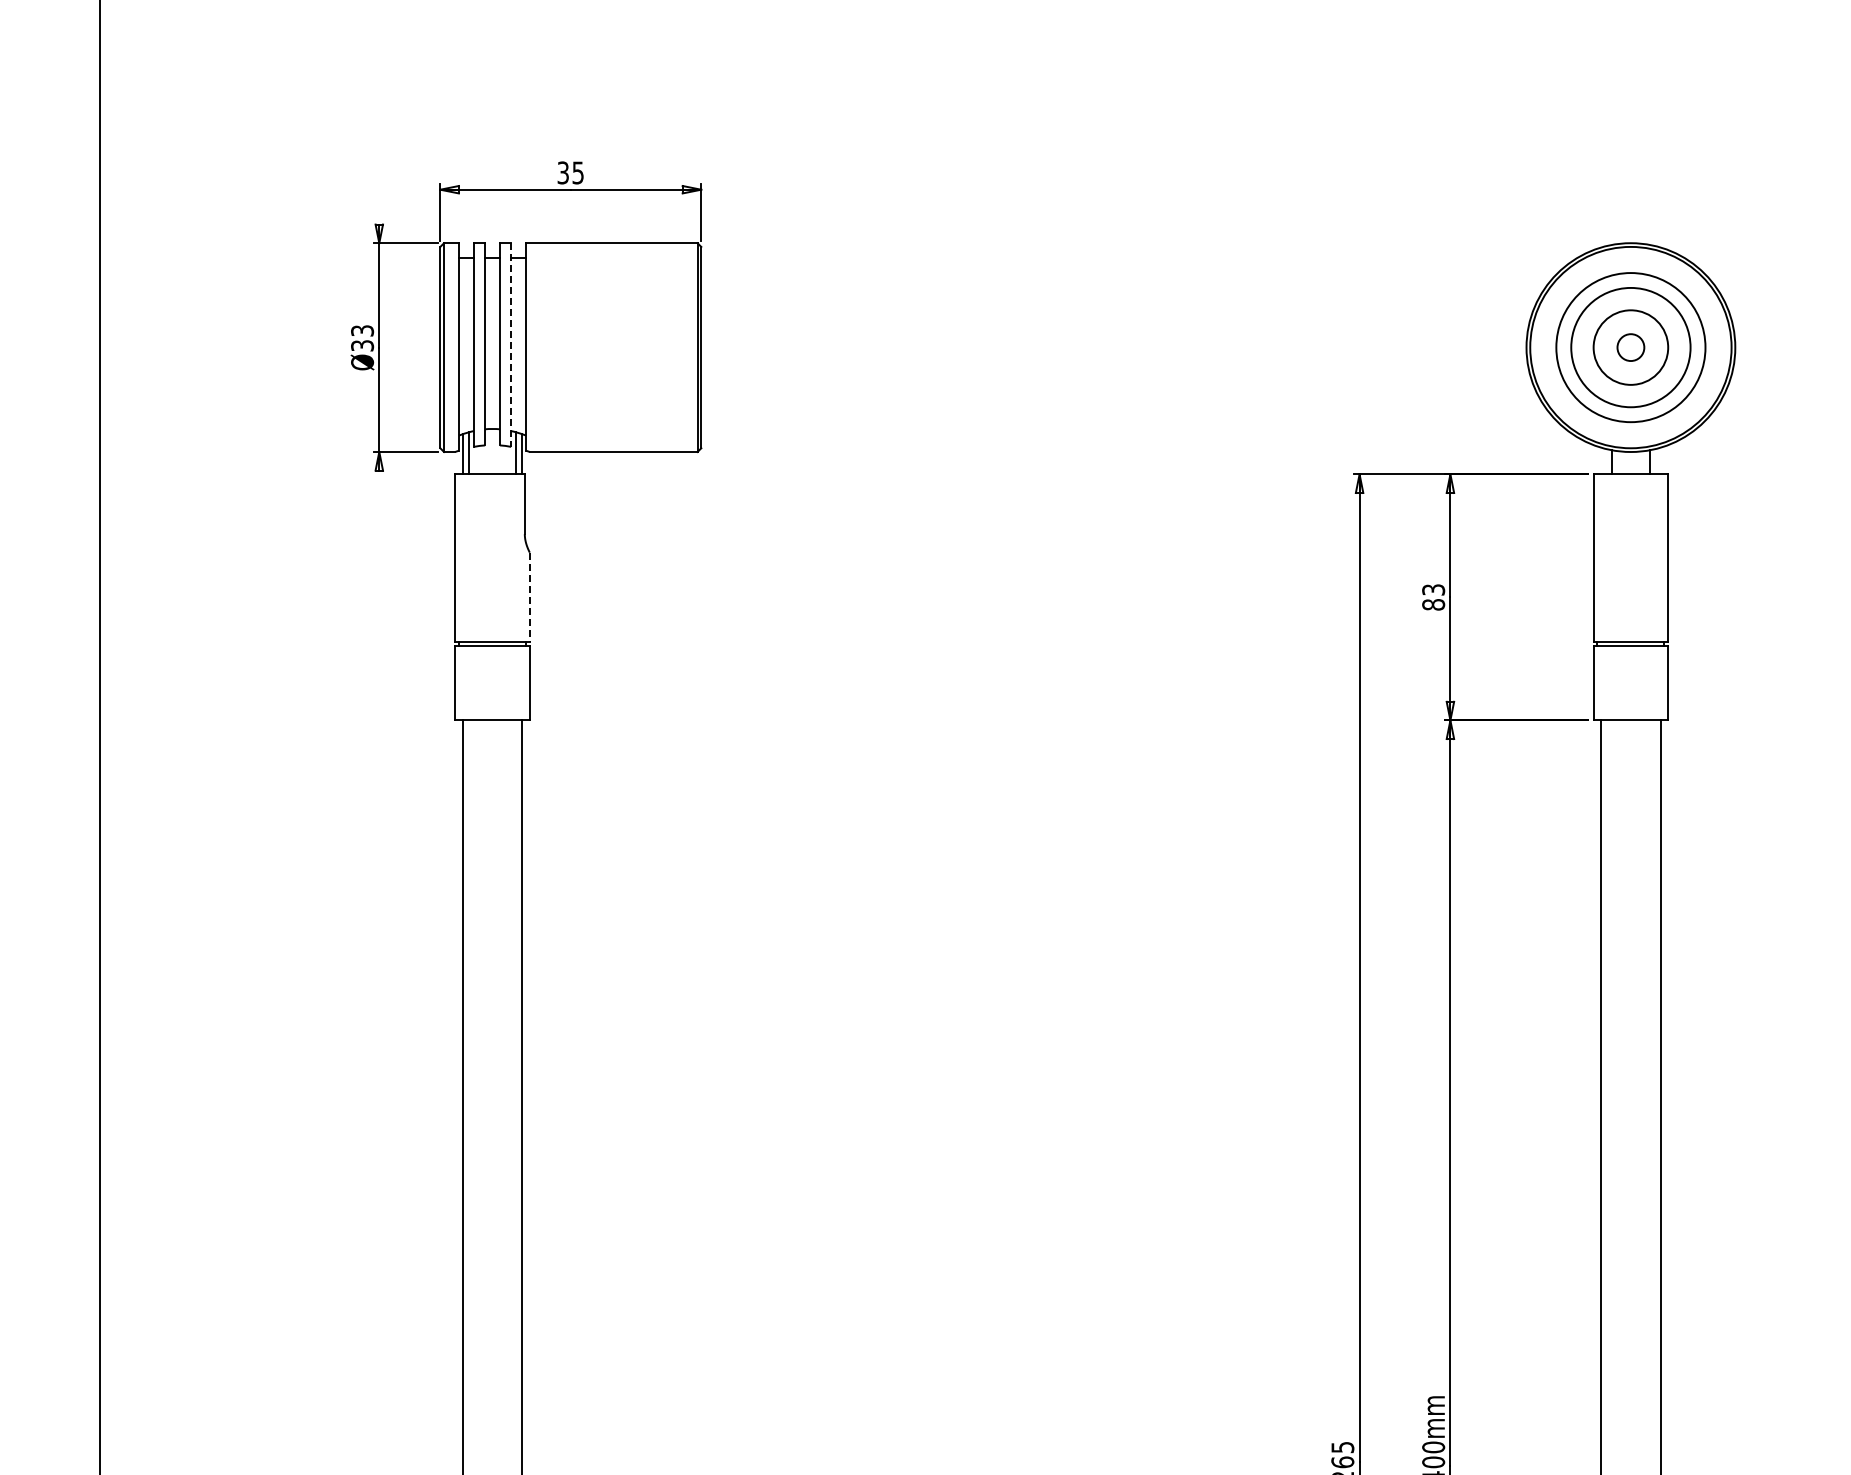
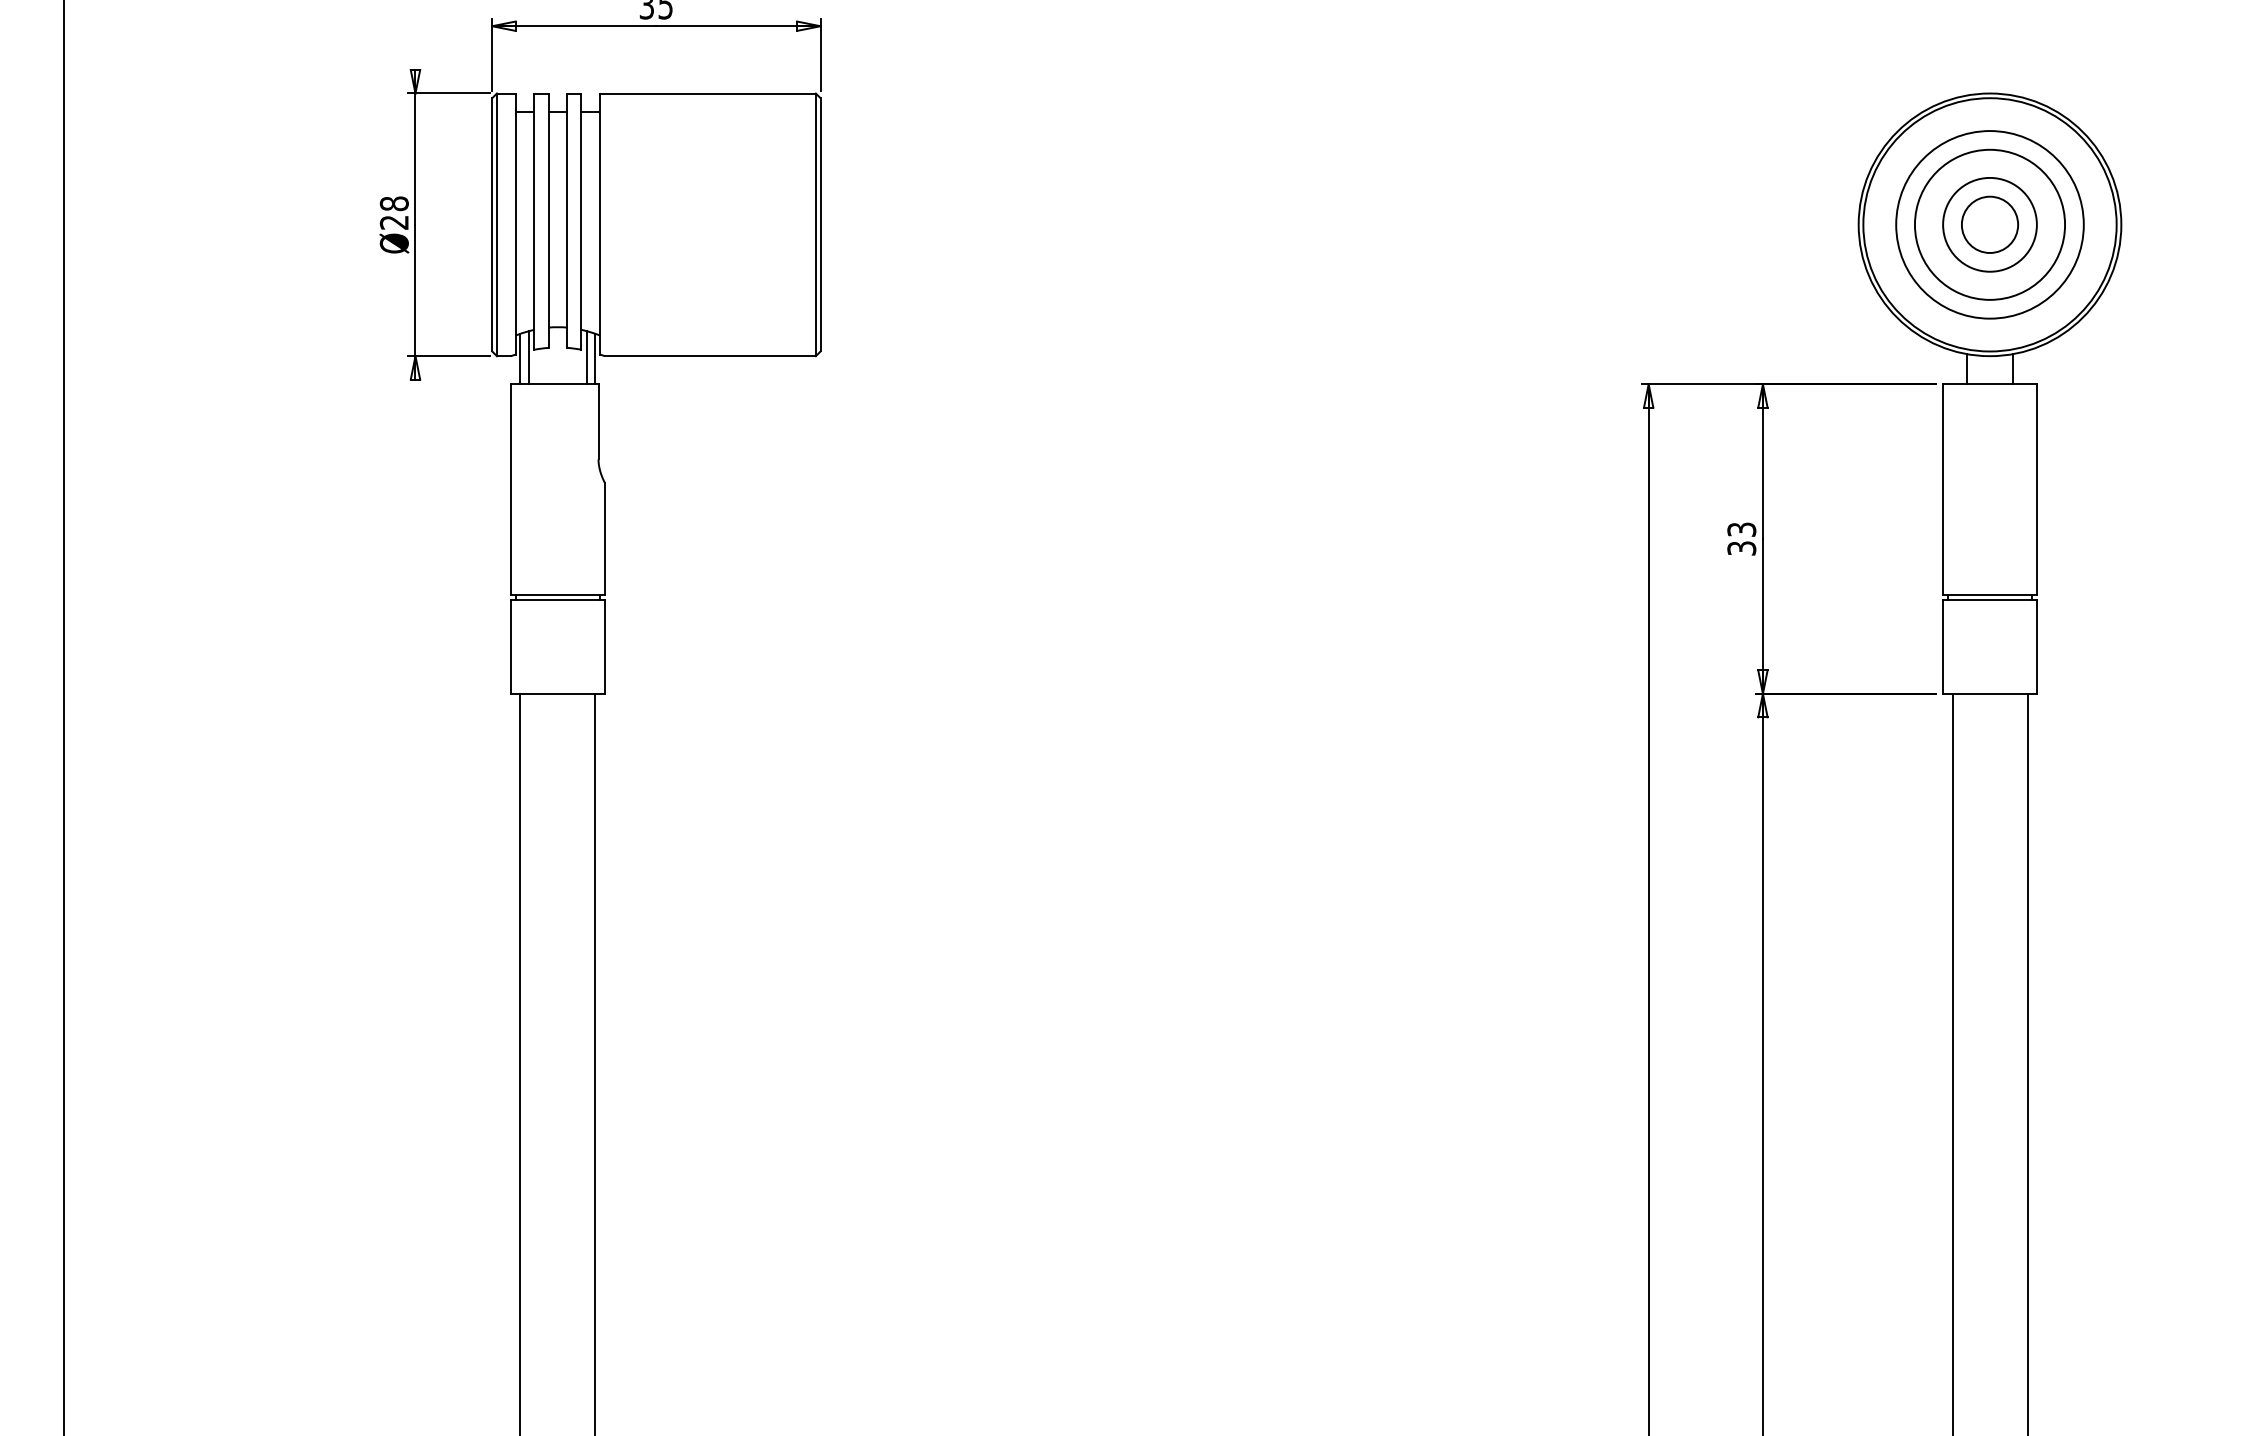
text: (362, 338) -> (394, 213), Ø33 -> Ø28
line: (511, 345) -> (581, 222), dashed -> solid
circle: (1630, 347) -> (1989, 224), size x1.67
line: (529, 597) -> (604, 539), dashed -> solid
text: (1433, 604) -> (1741, 548), 83 -> 33

